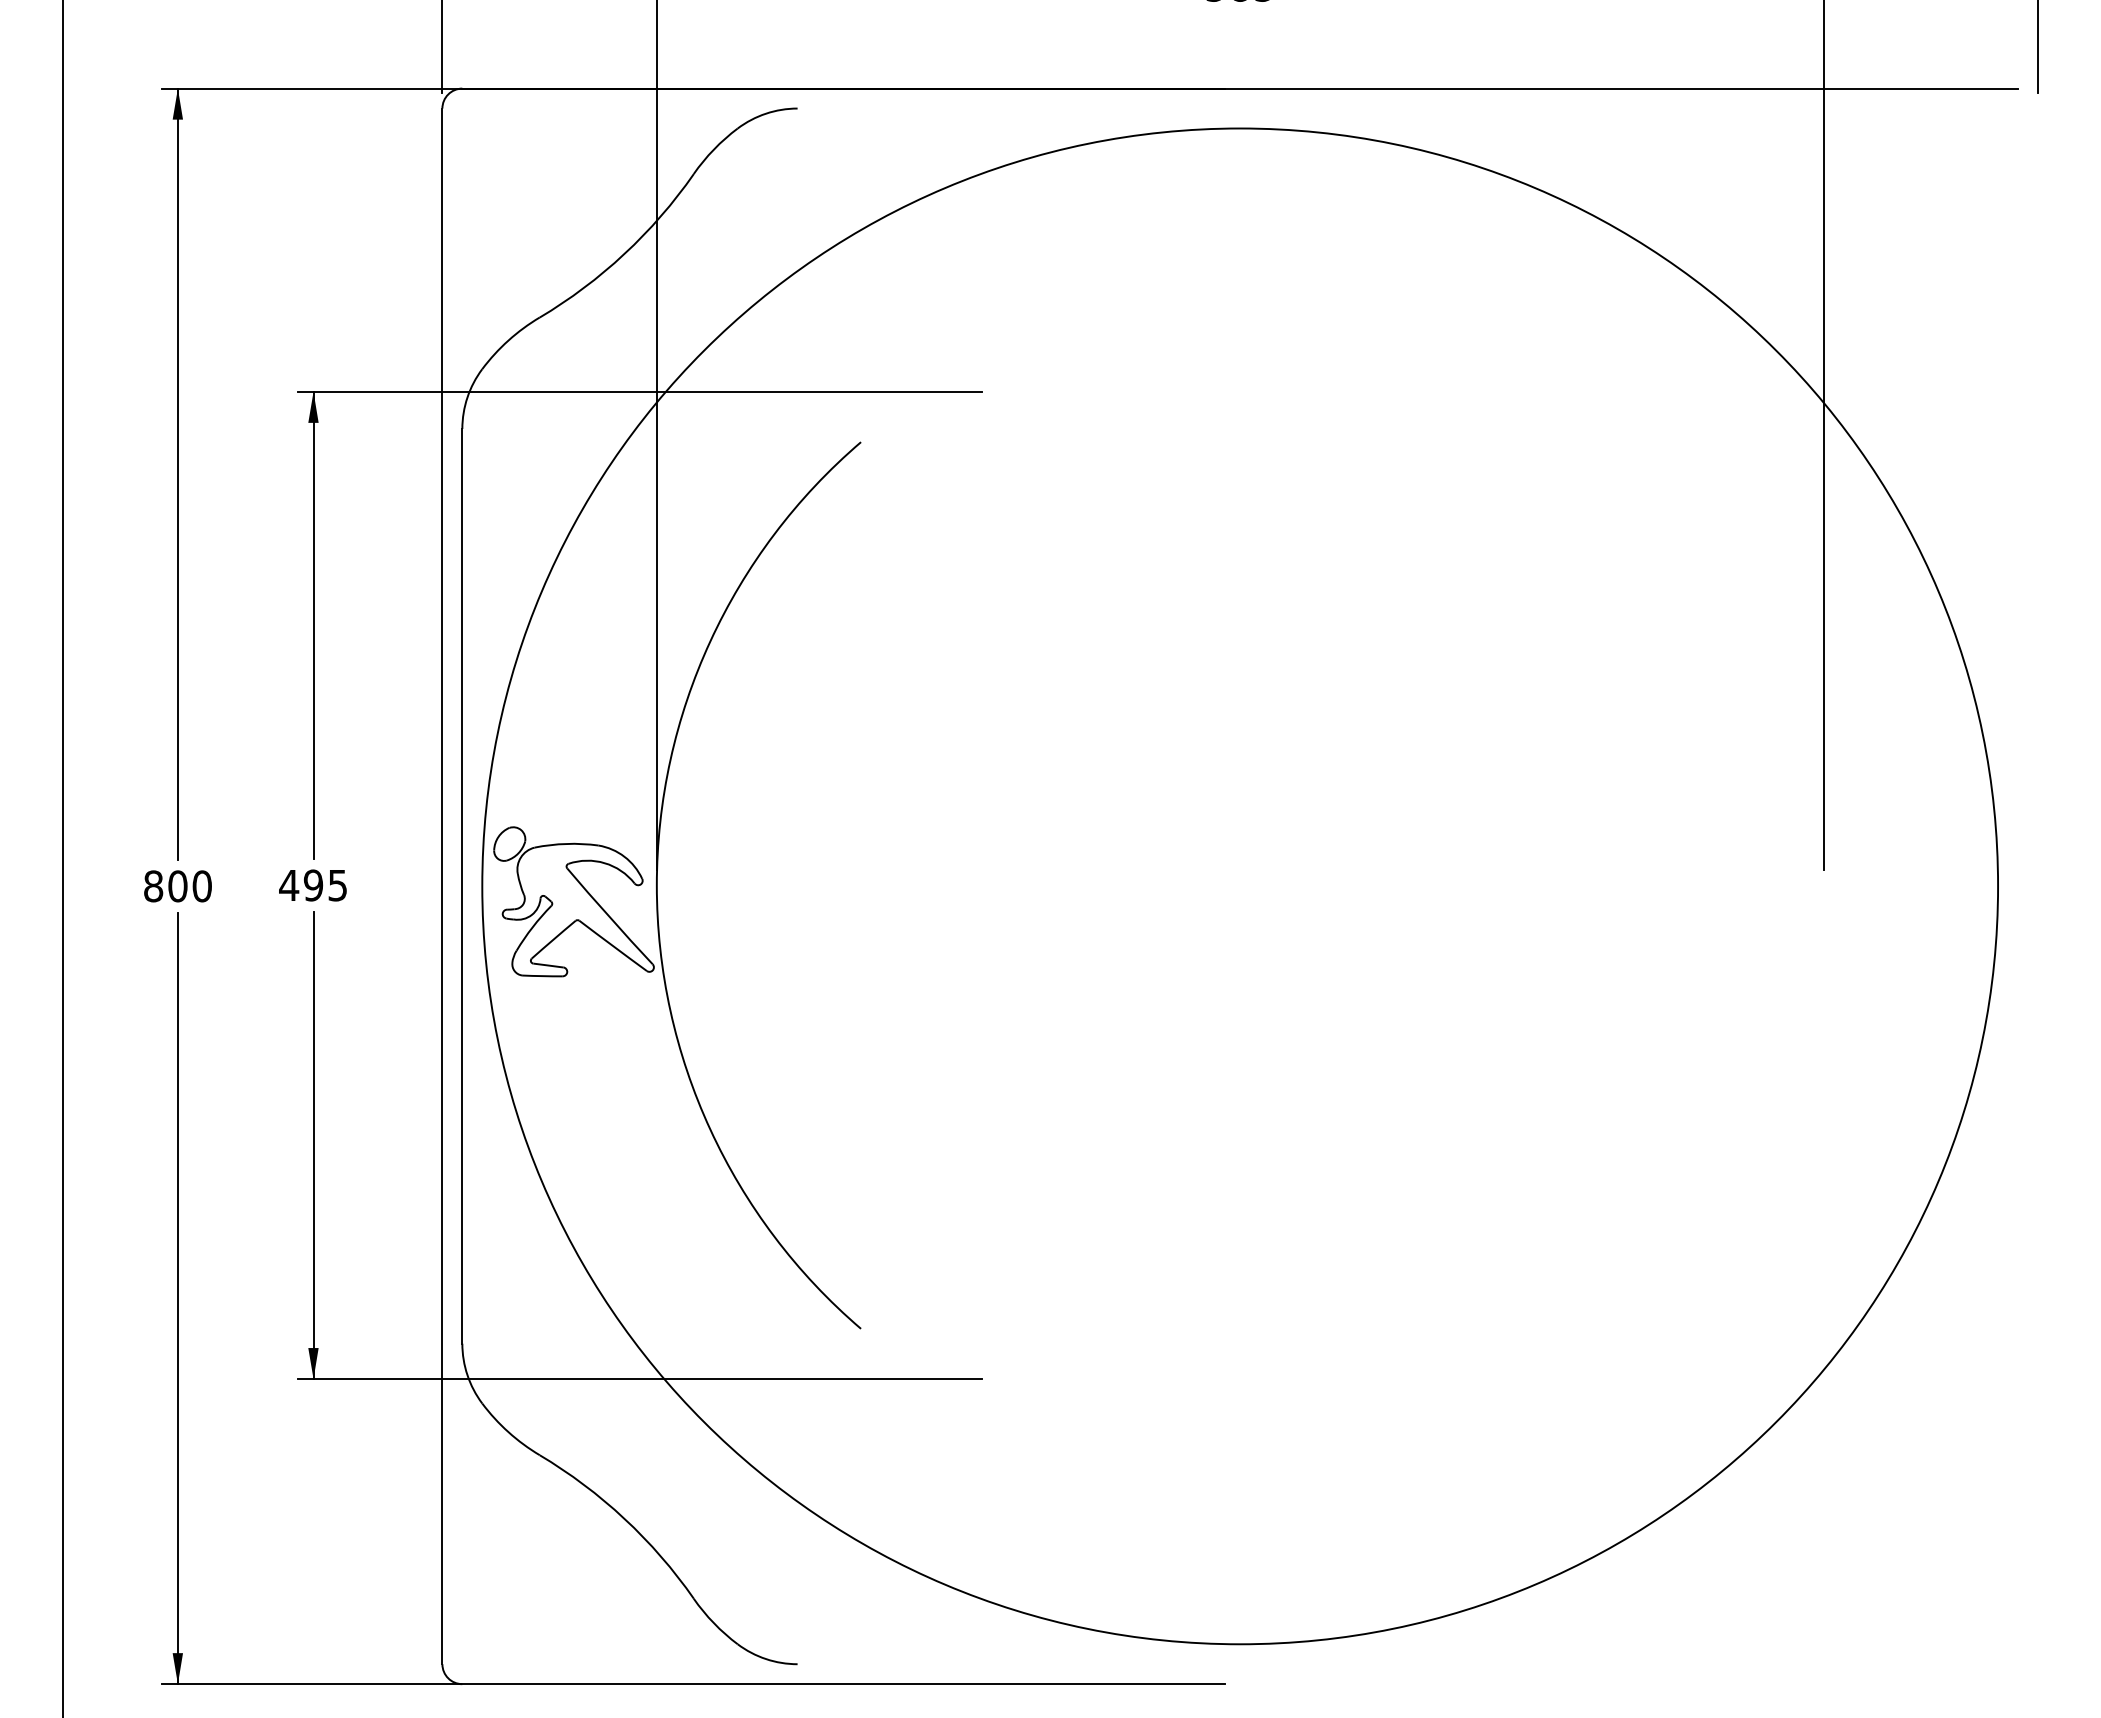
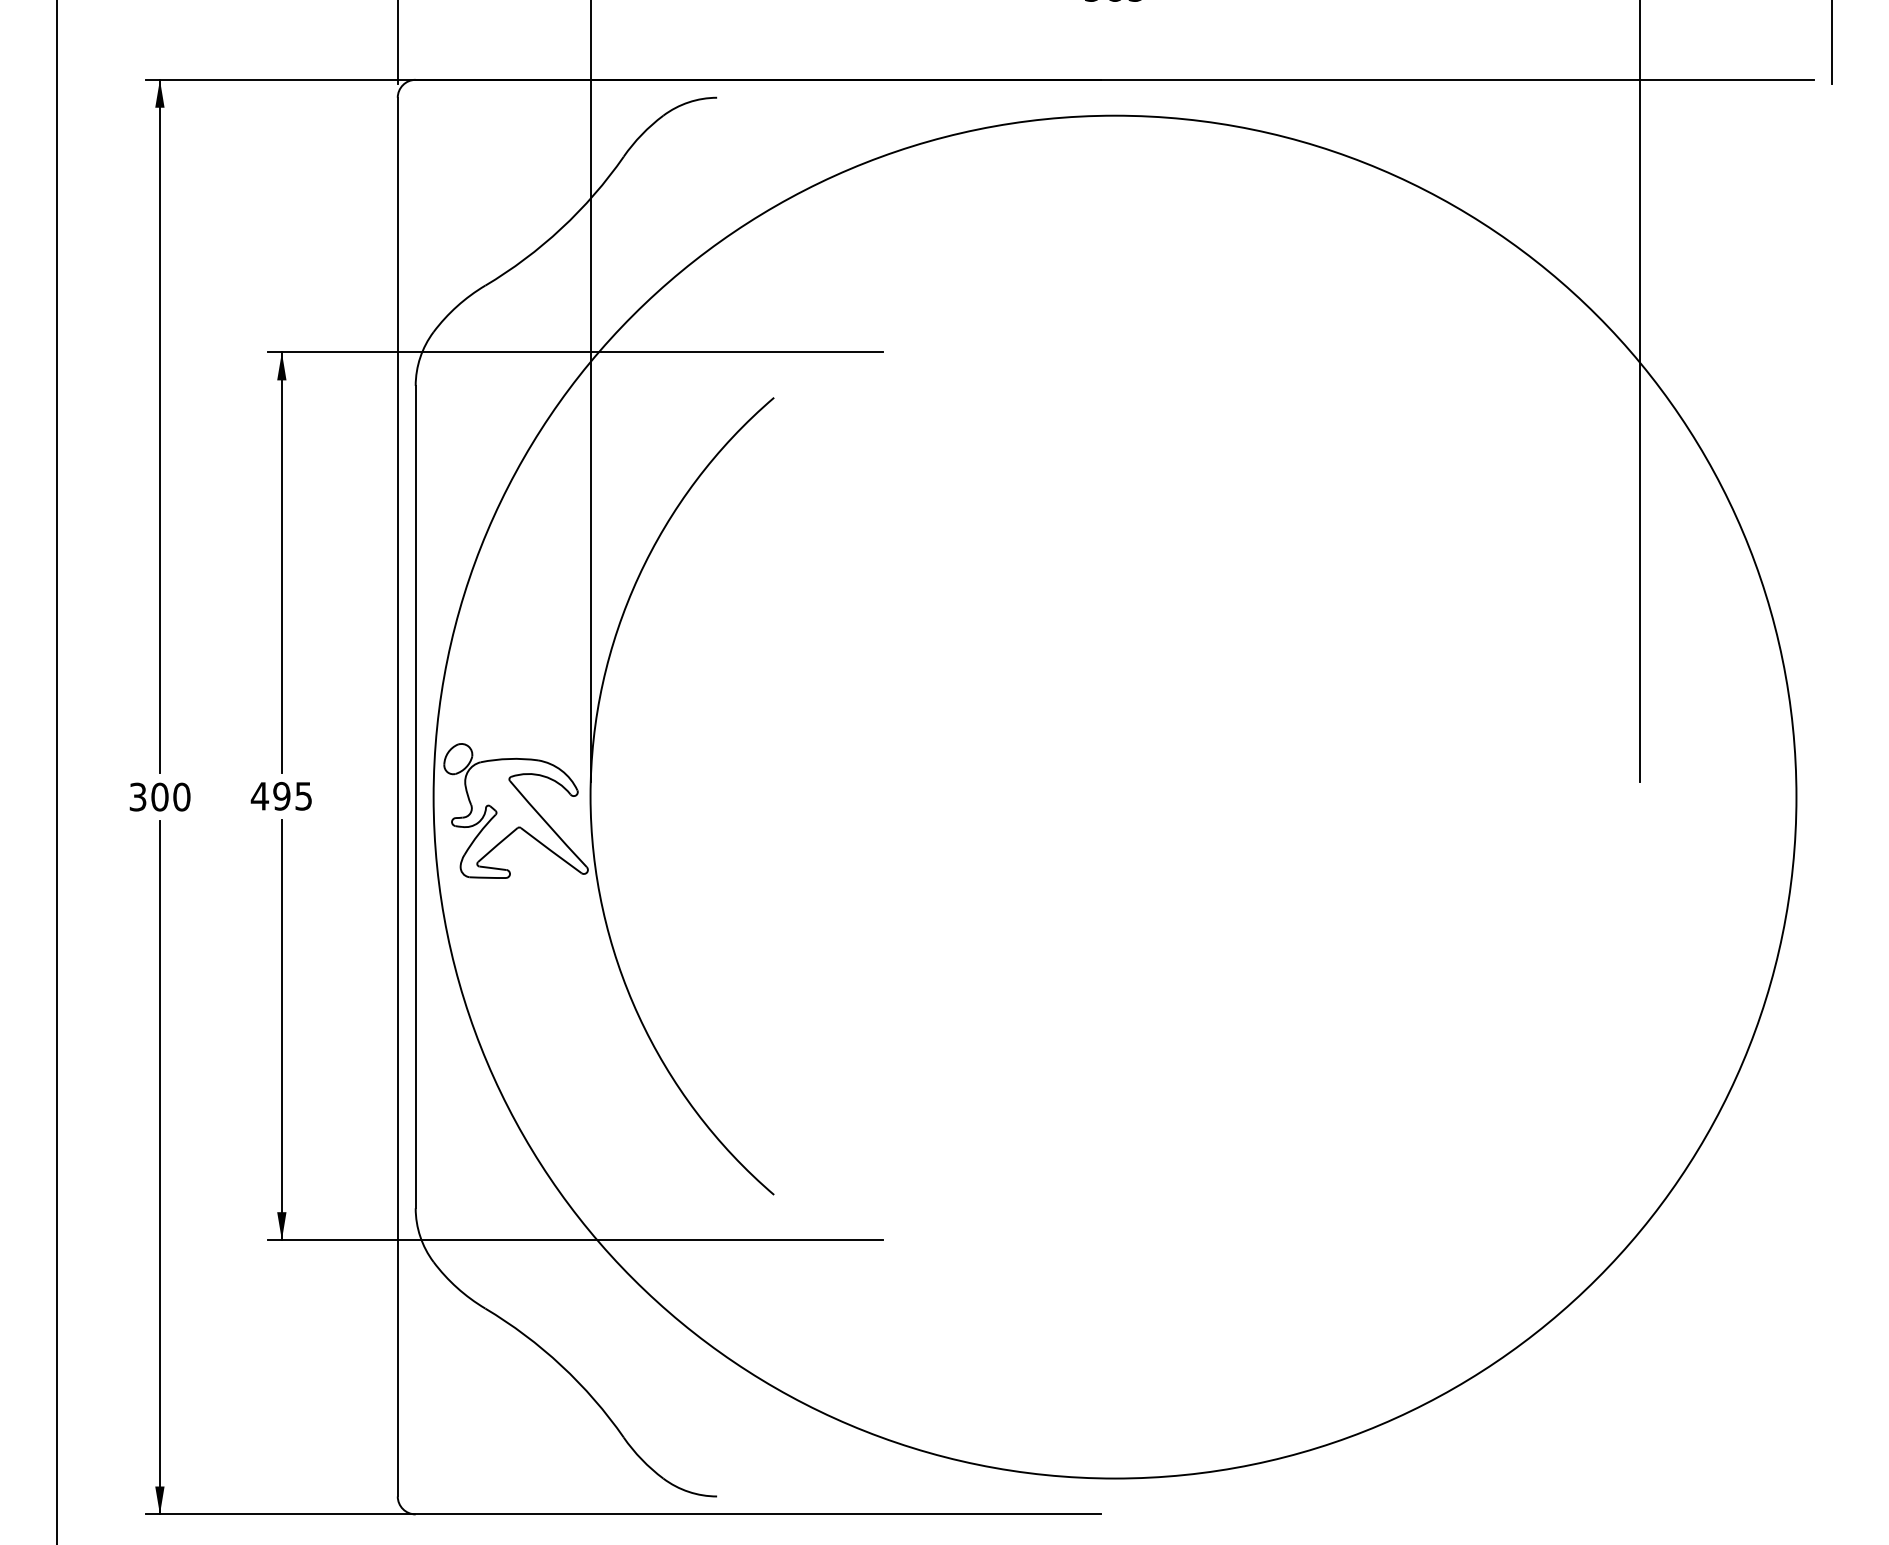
text: (153, 886) -> (138, 797), 800 -> 300

